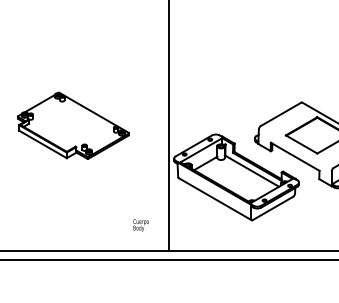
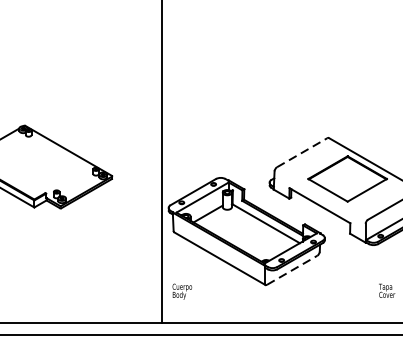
line: (281, 114) -> (302, 152), solid -> dashed
line: (273, 208) -> (292, 270), solid -> dashed
text: (140, 225) -> (181, 291), moved

